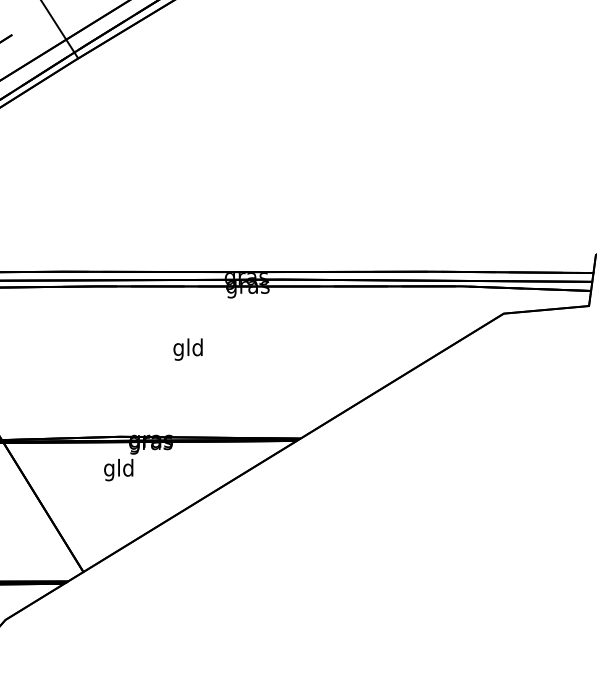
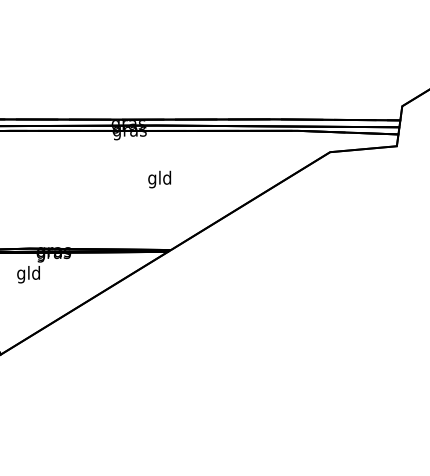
text: (187, 349) -> (159, 179), moved

